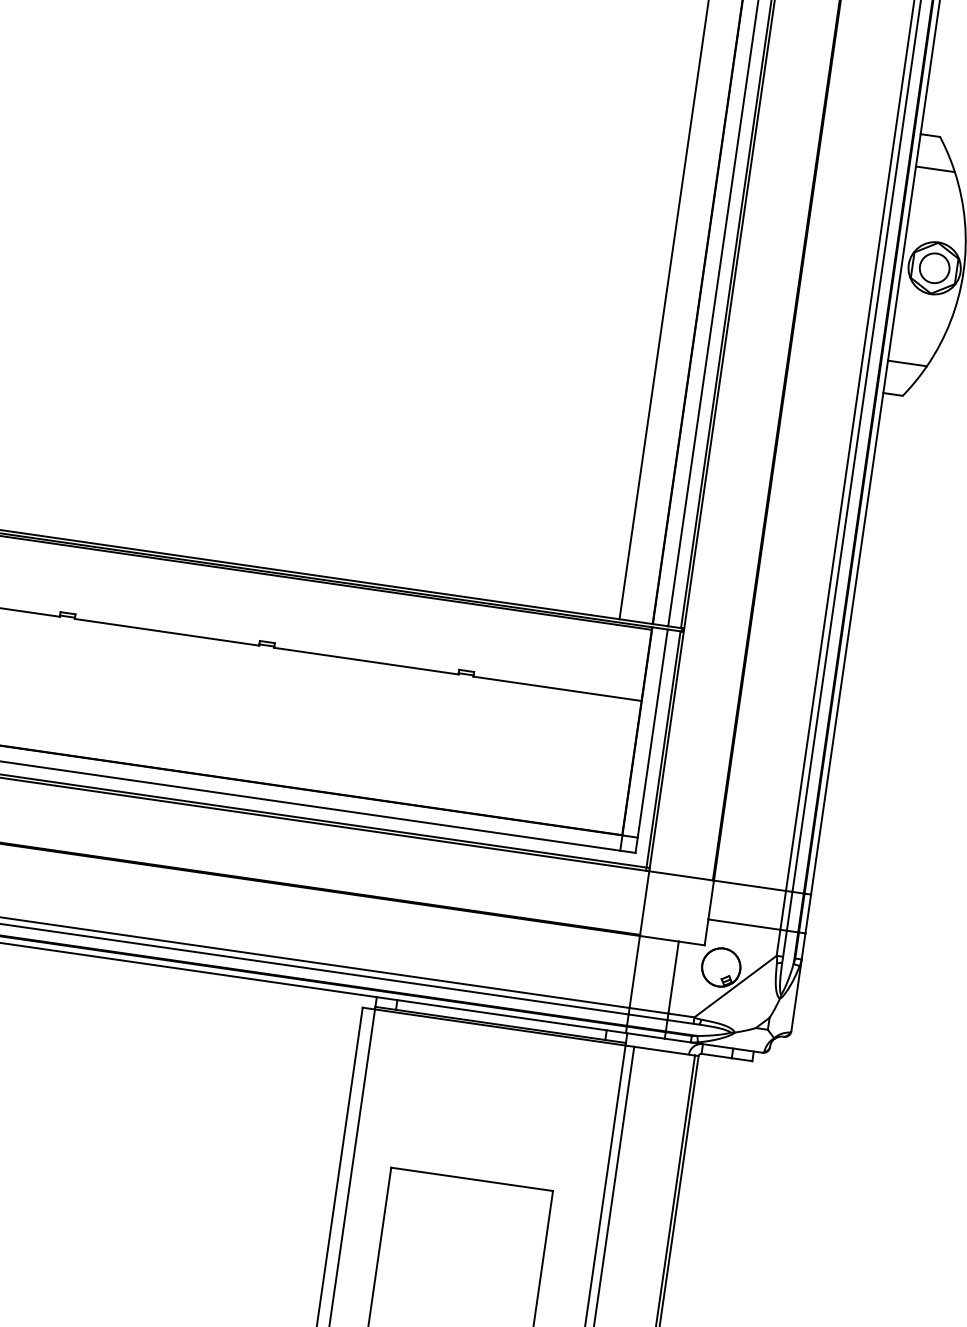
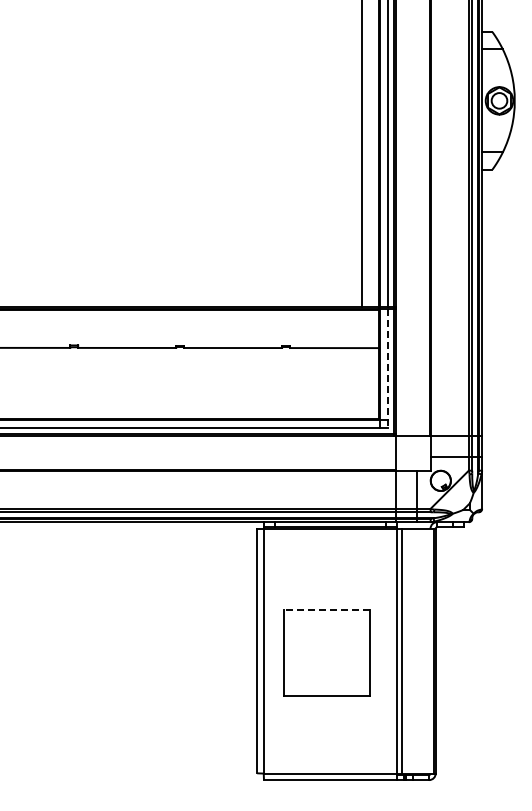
line: (651, 741) -> (387, 368), solid -> dashed
line: (473, 1178) -> (327, 609), solid -> dashed

